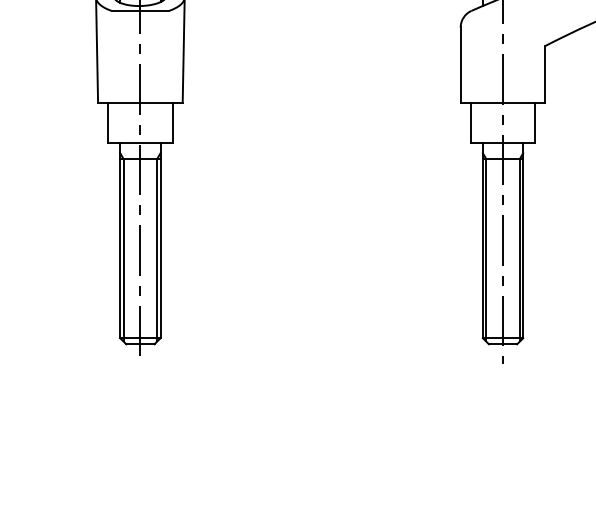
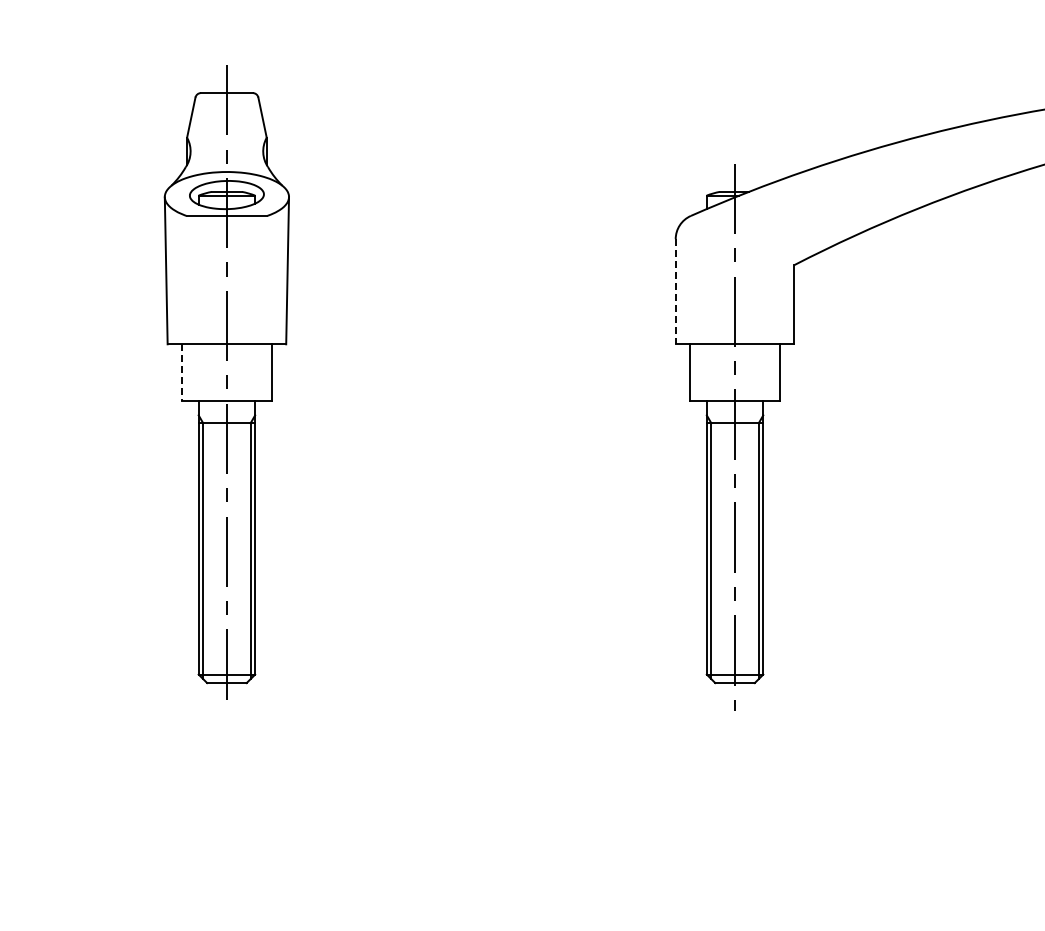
line: (460, 64) -> (675, 291), solid -> dashed
line: (107, 123) -> (181, 373), solid -> dashed

